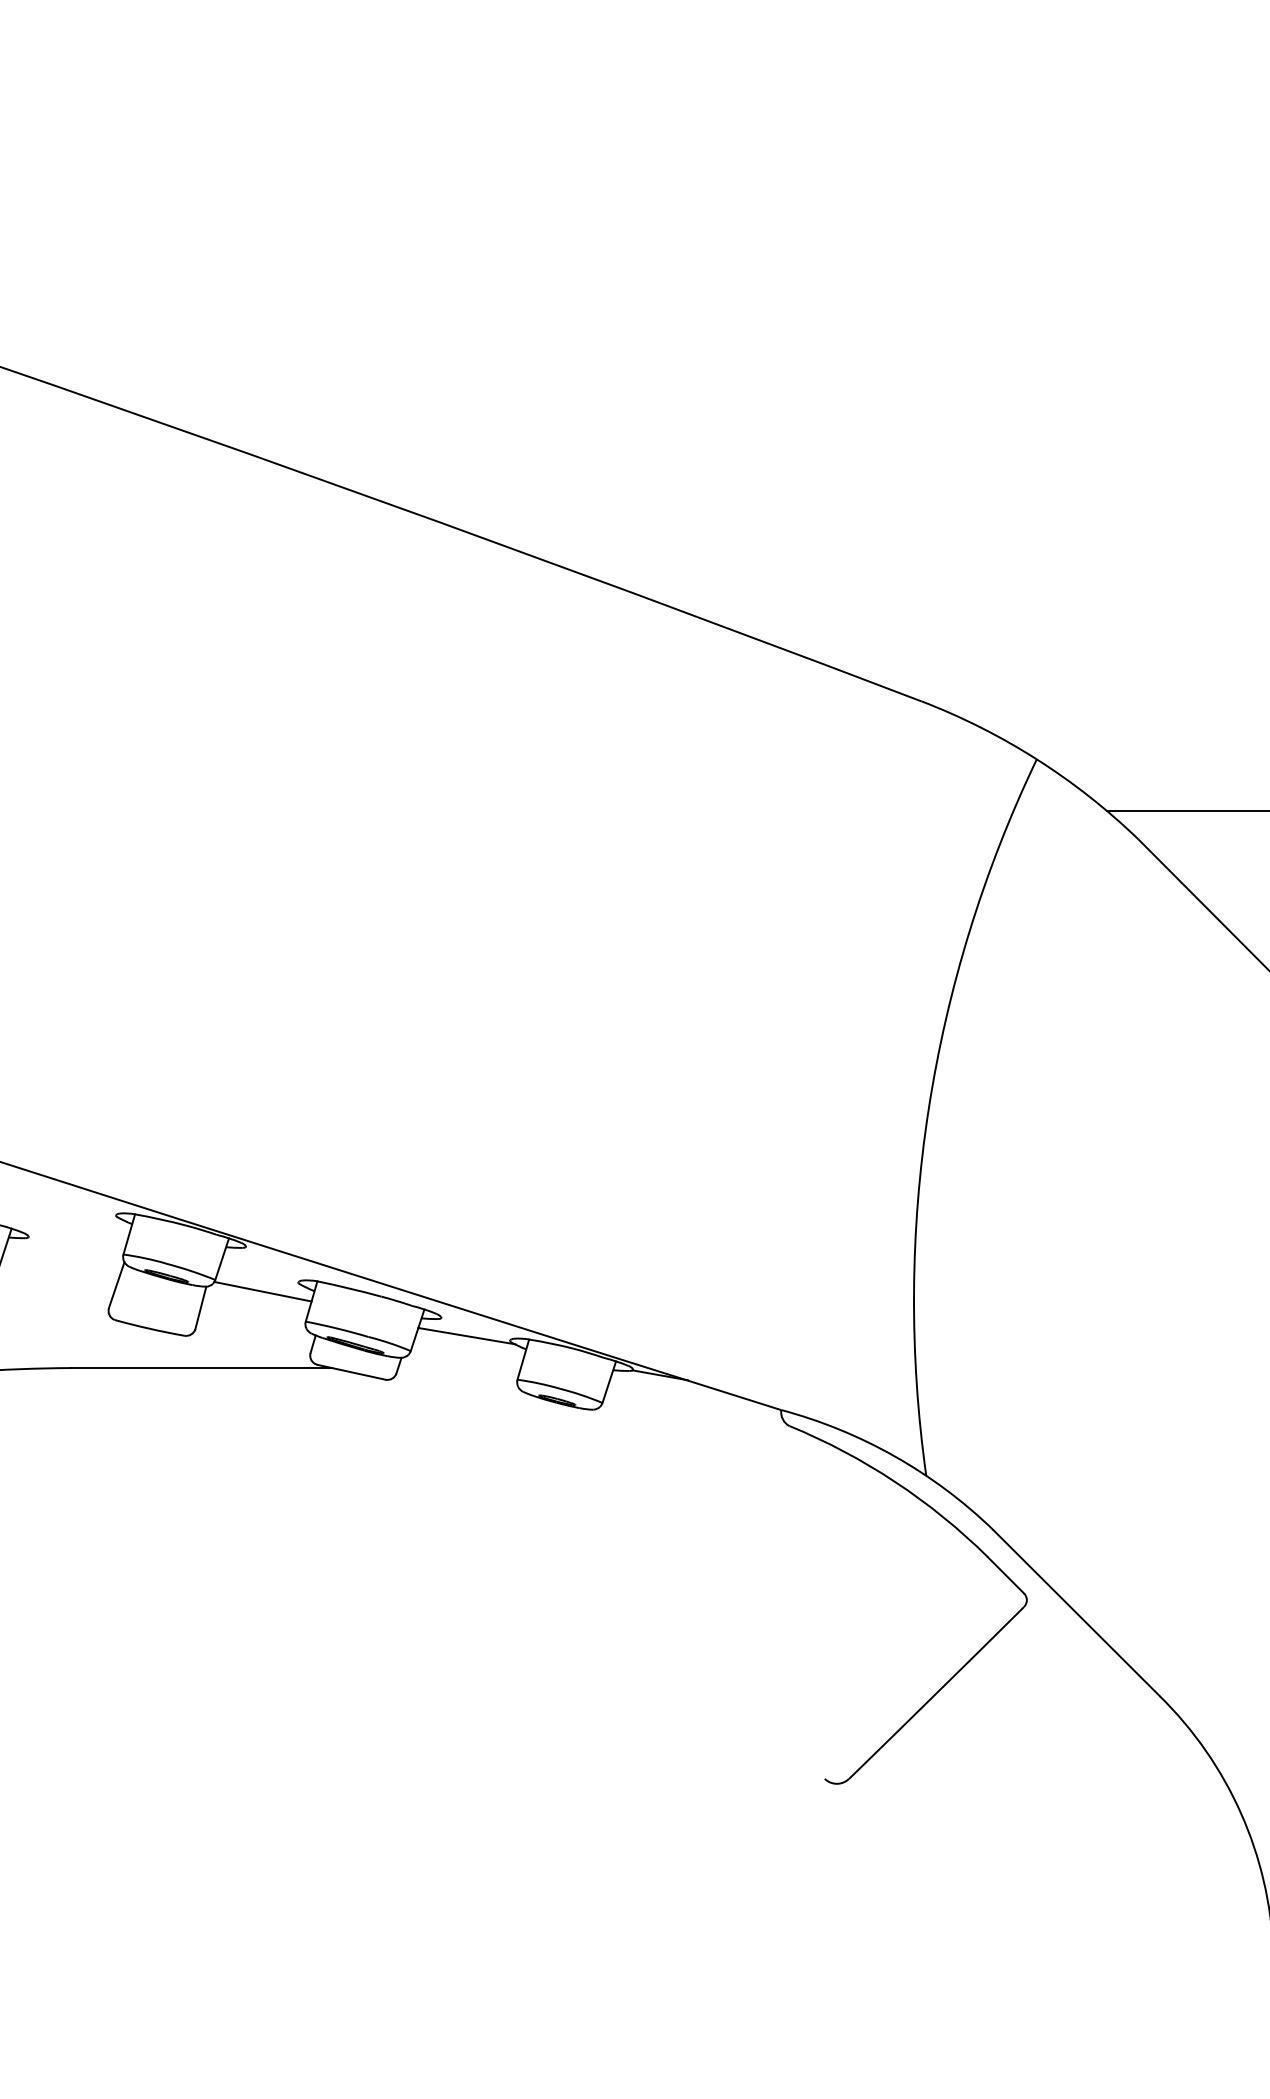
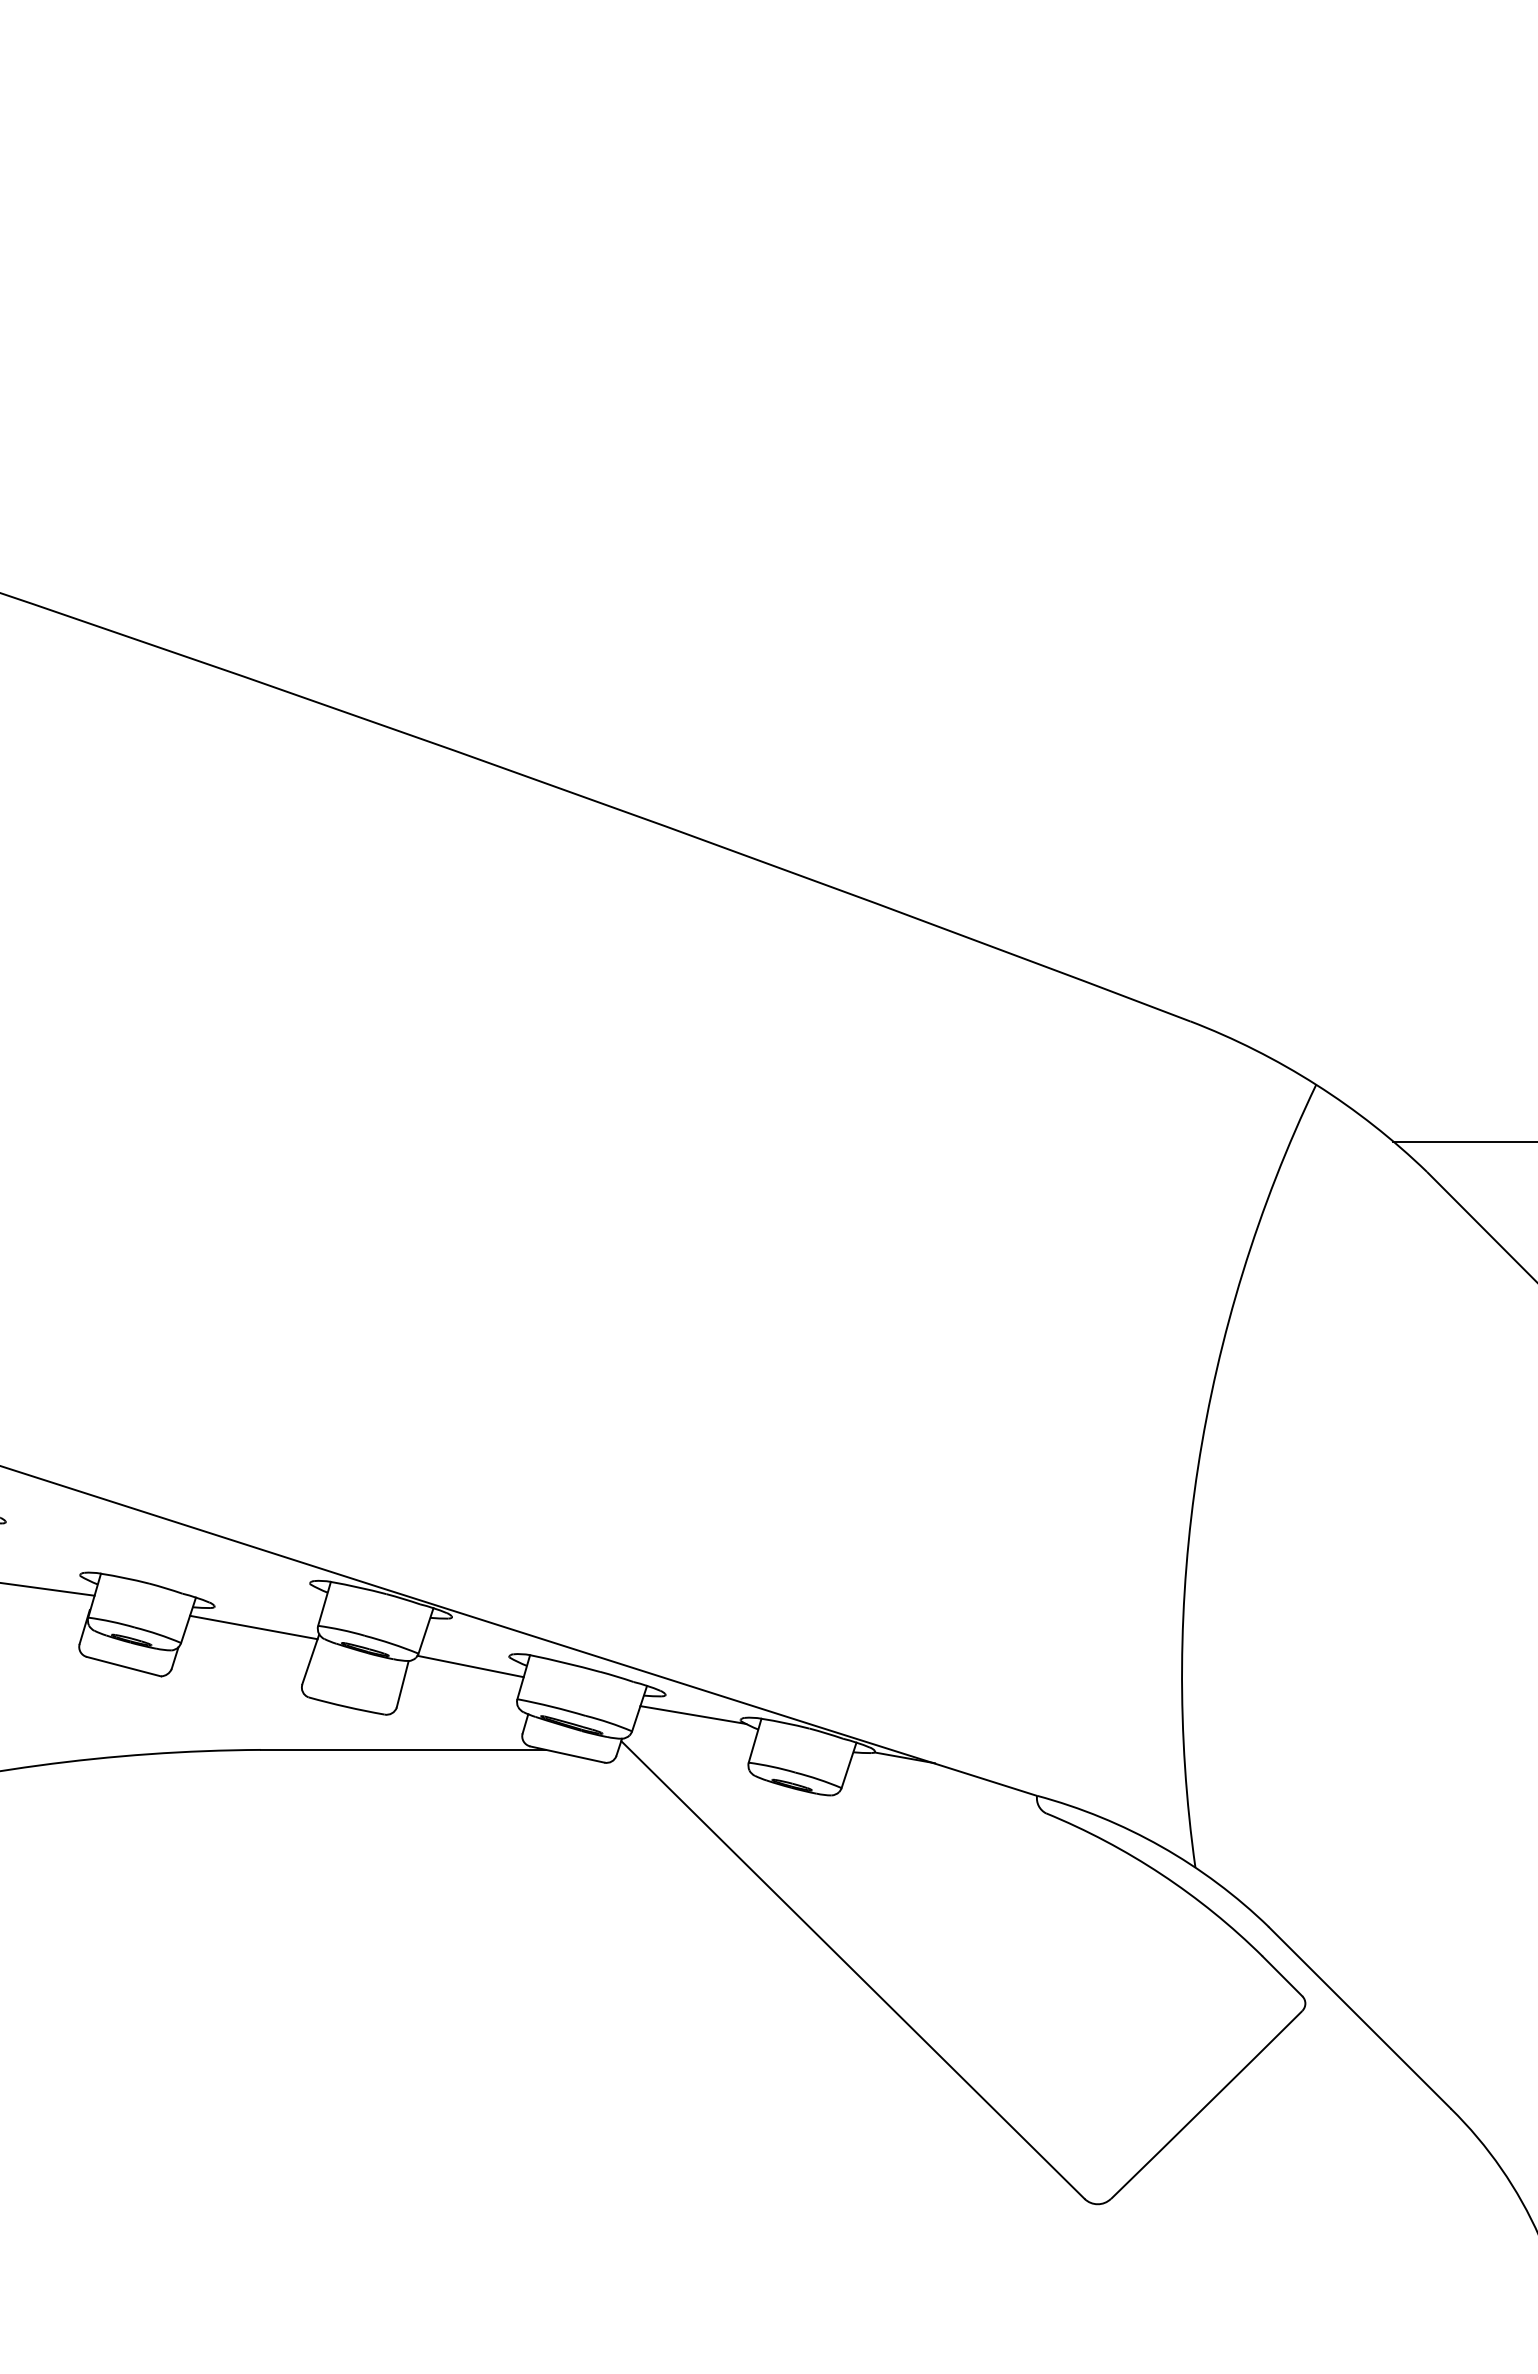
line: (64, 1256) -> (253, 1627), added
line: (612, 1569) -> (852, 1969), added

